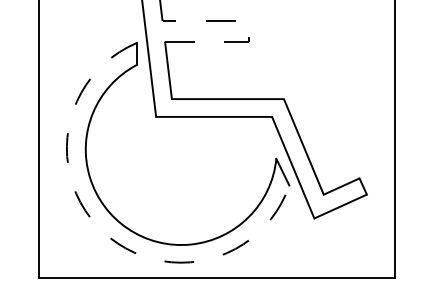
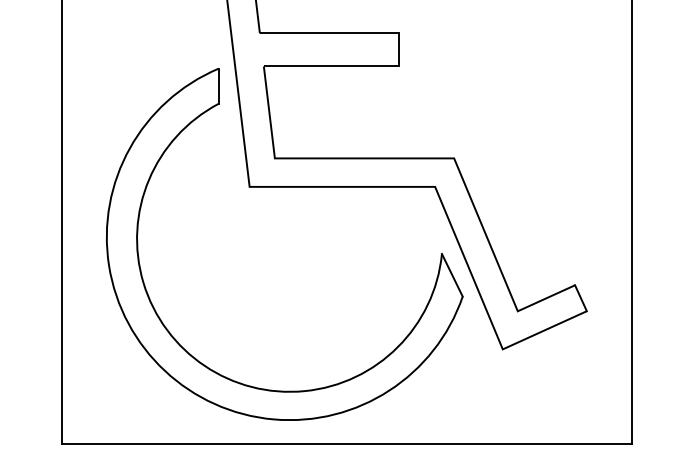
line: (249, 29) -> (398, 47), dashed -> solid
arc: (103, 231) -> (165, 370), dashed -> solid

